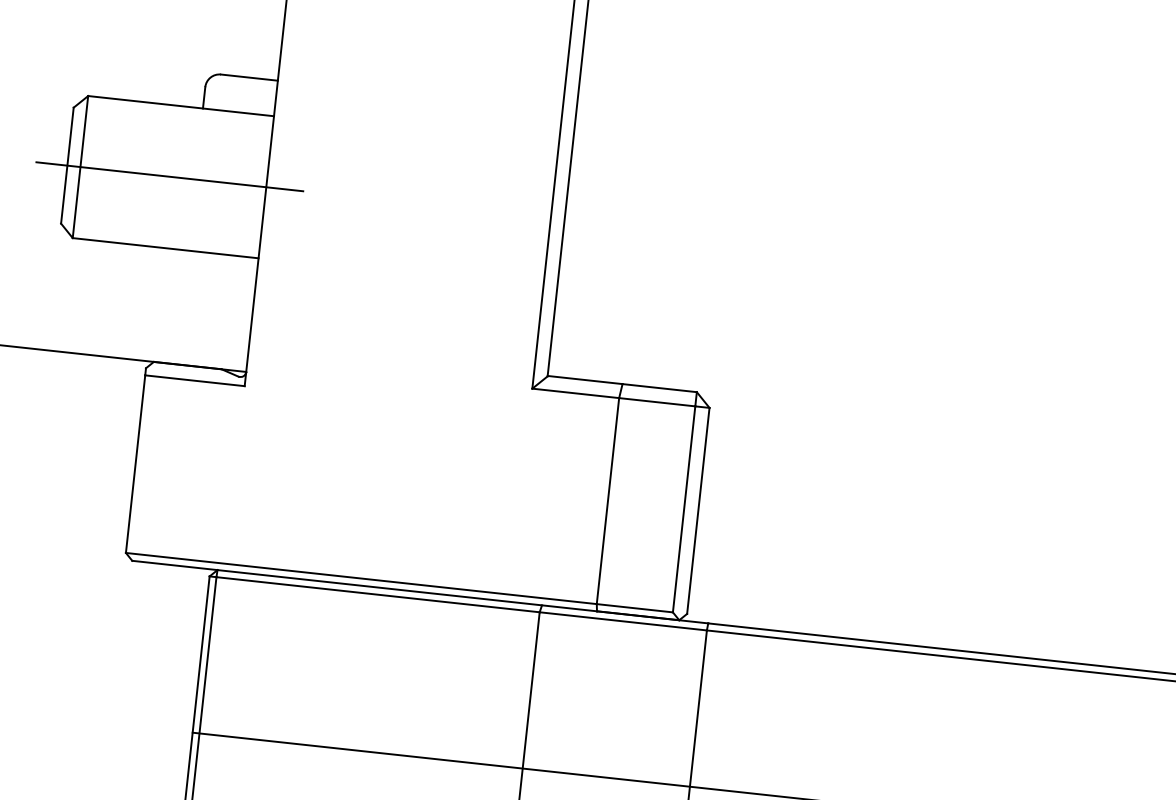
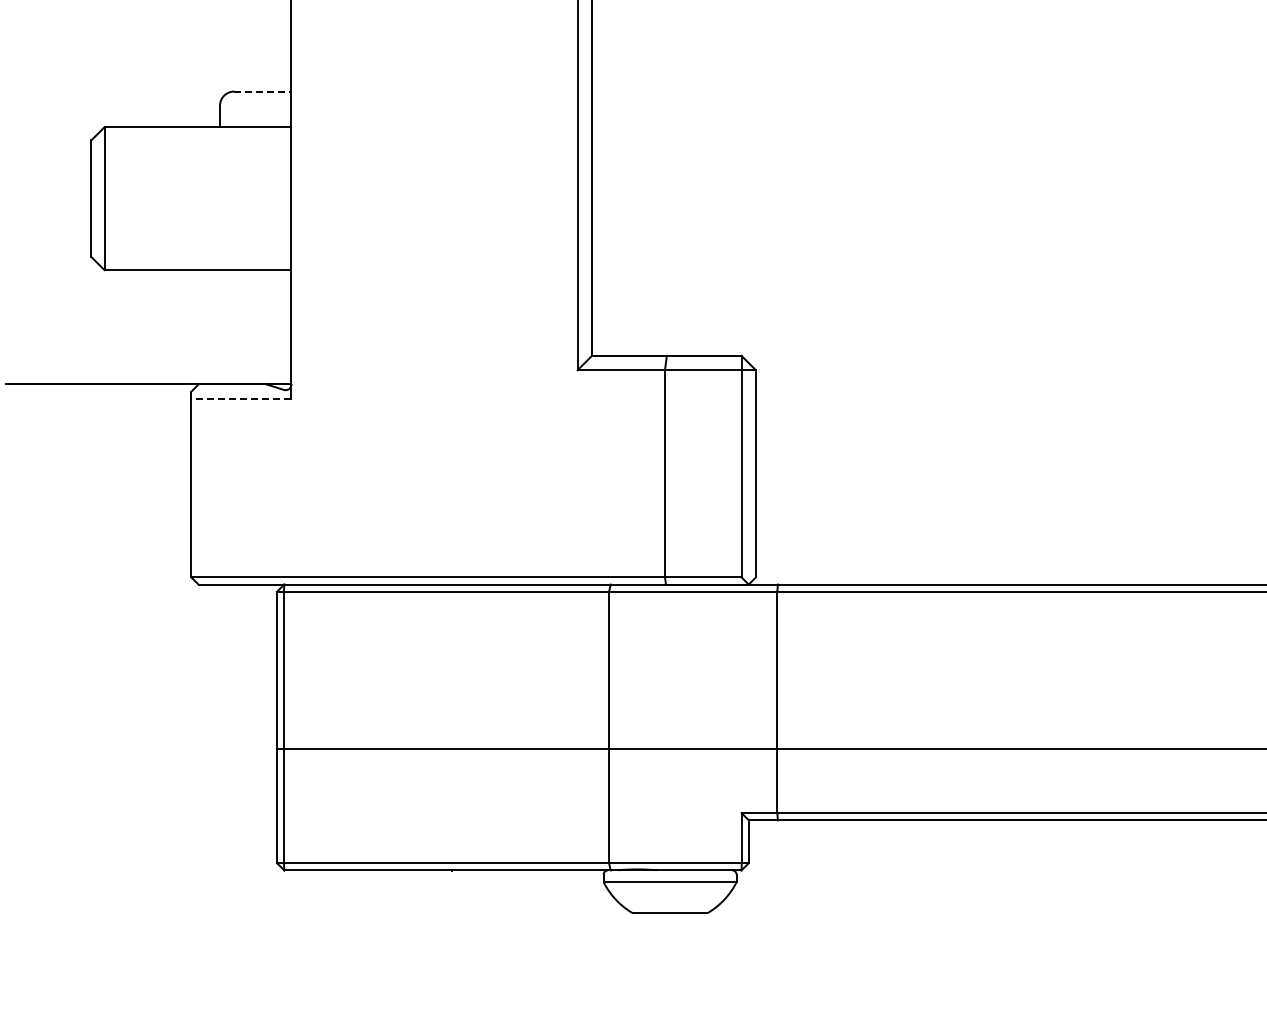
line: (249, 77) -> (262, 91), solid -> dashed
line: (169, 176) -> (194, 198), removed
line: (194, 380) -> (240, 398), solid -> dashed

